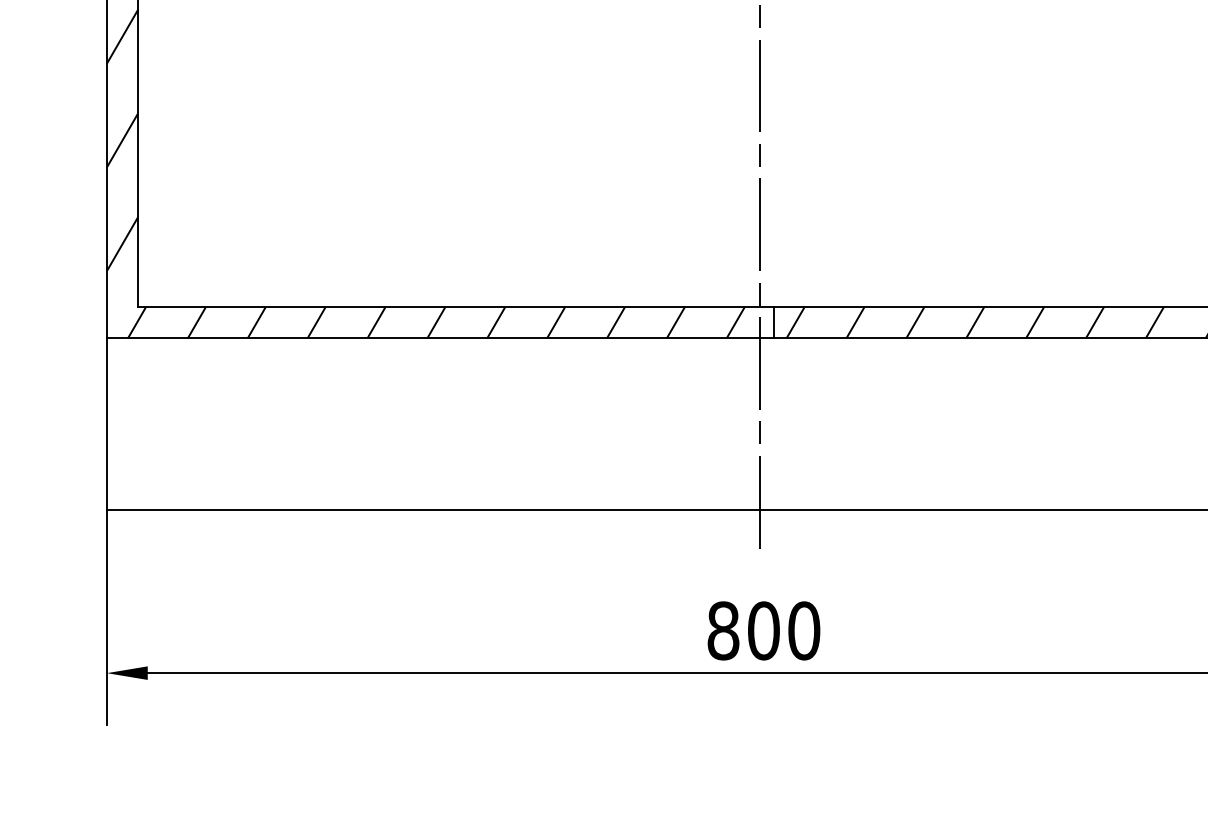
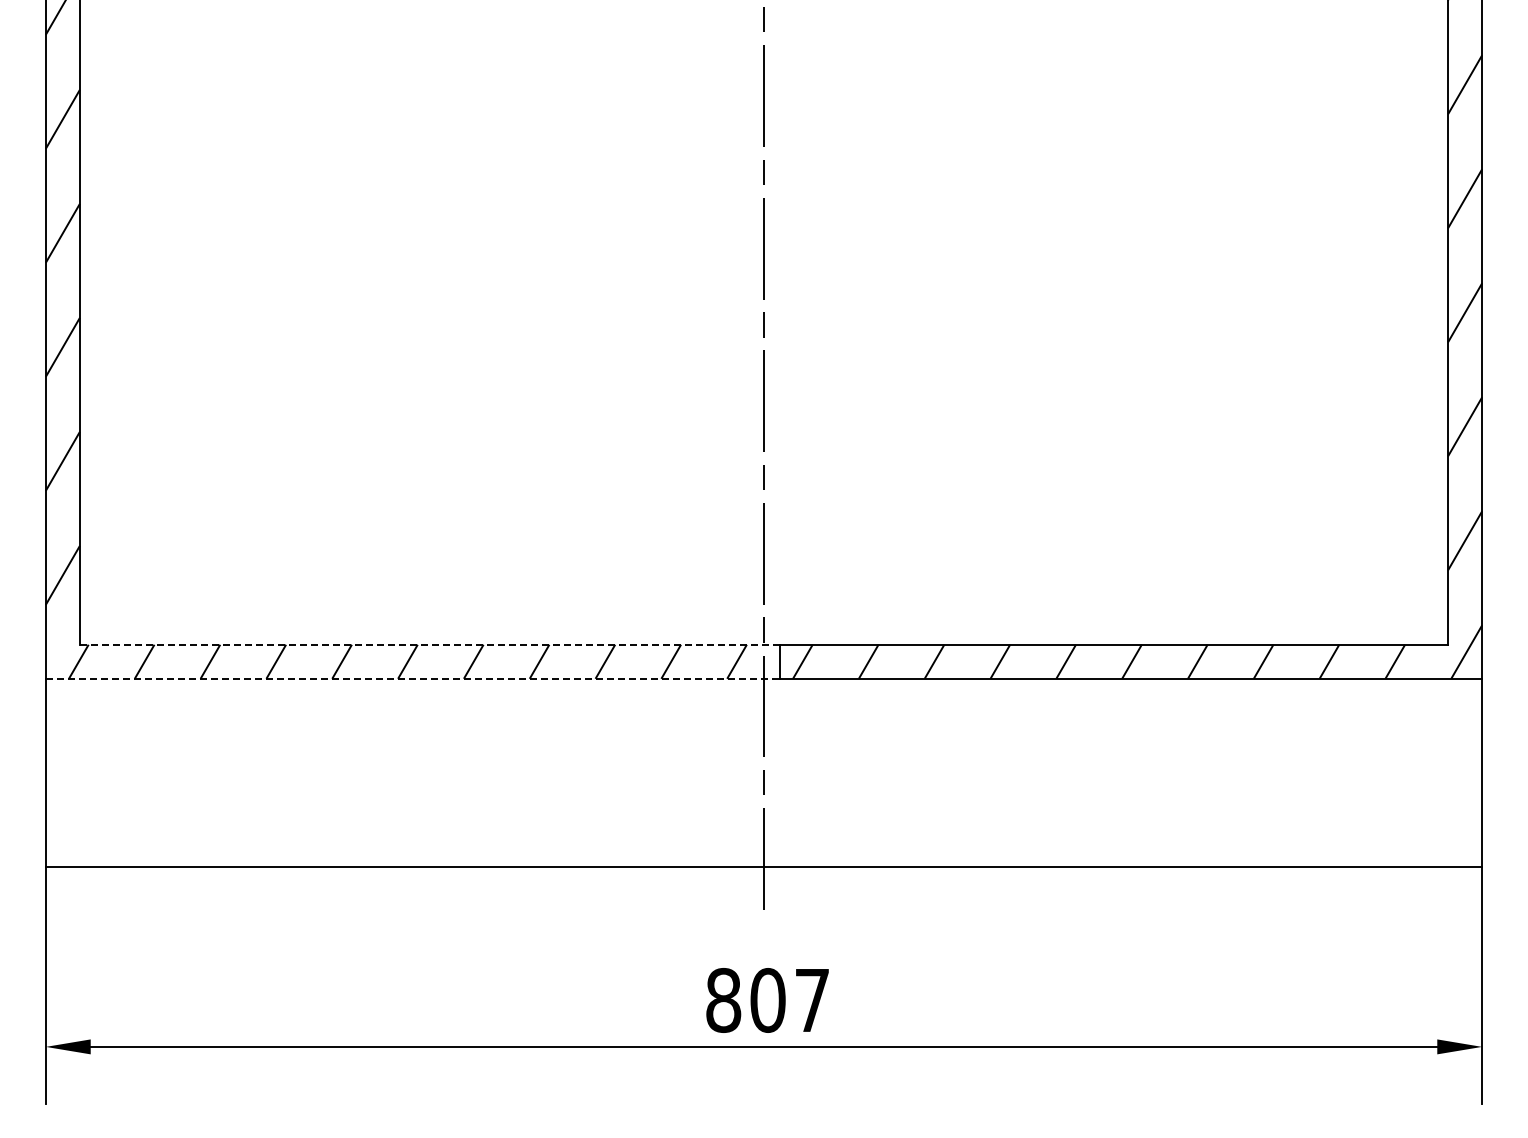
line: (455, 307) -> (429, 644), solid -> dashed
line: (440, 338) -> (412, 678), solid -> dashed
text: (804, 630) -> (812, 1000), 800 -> 807

